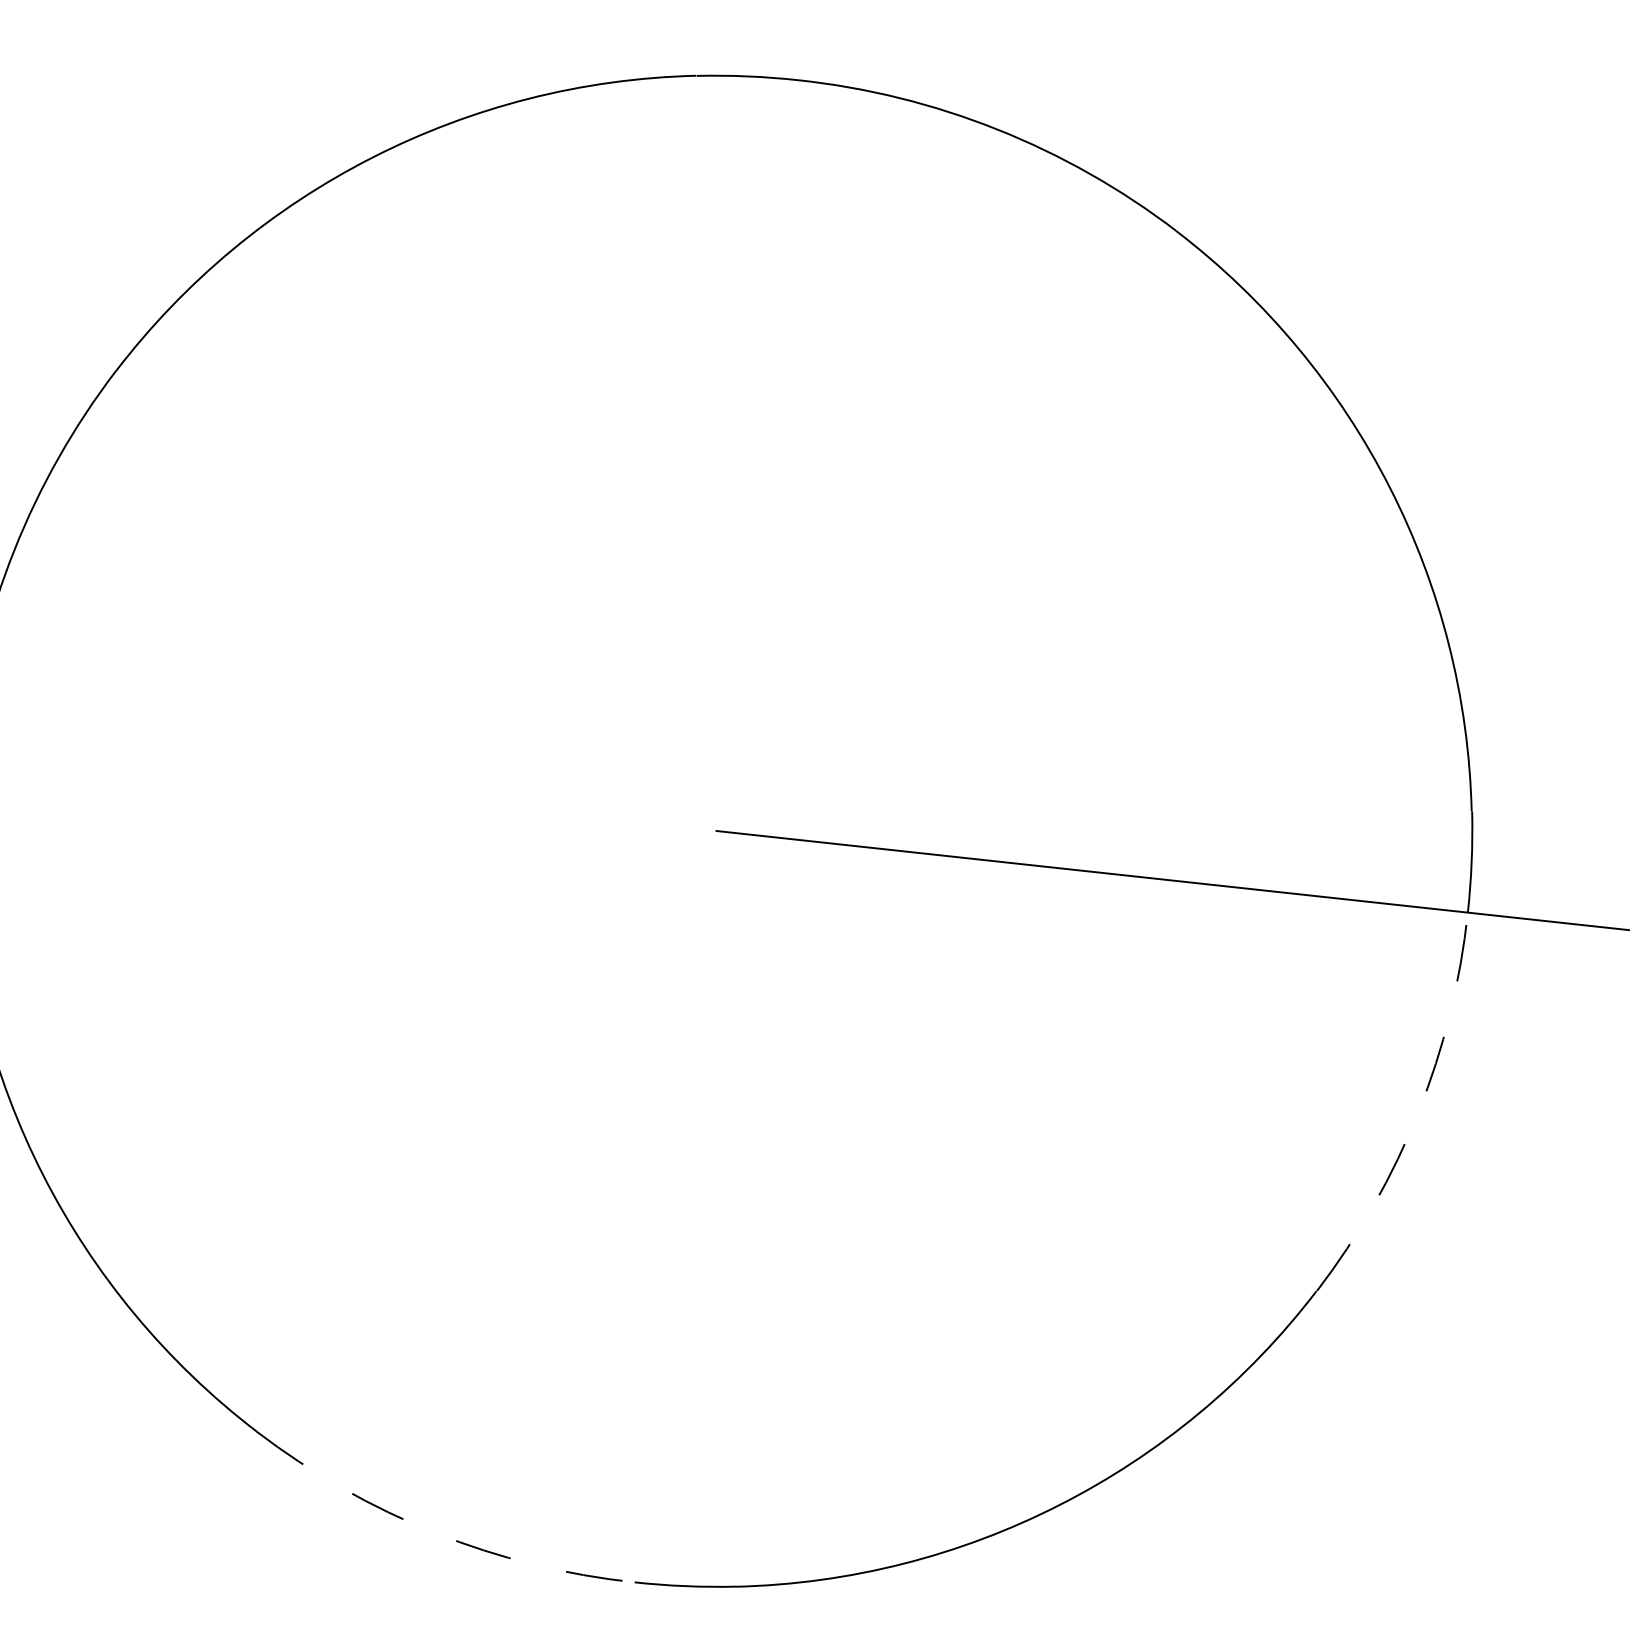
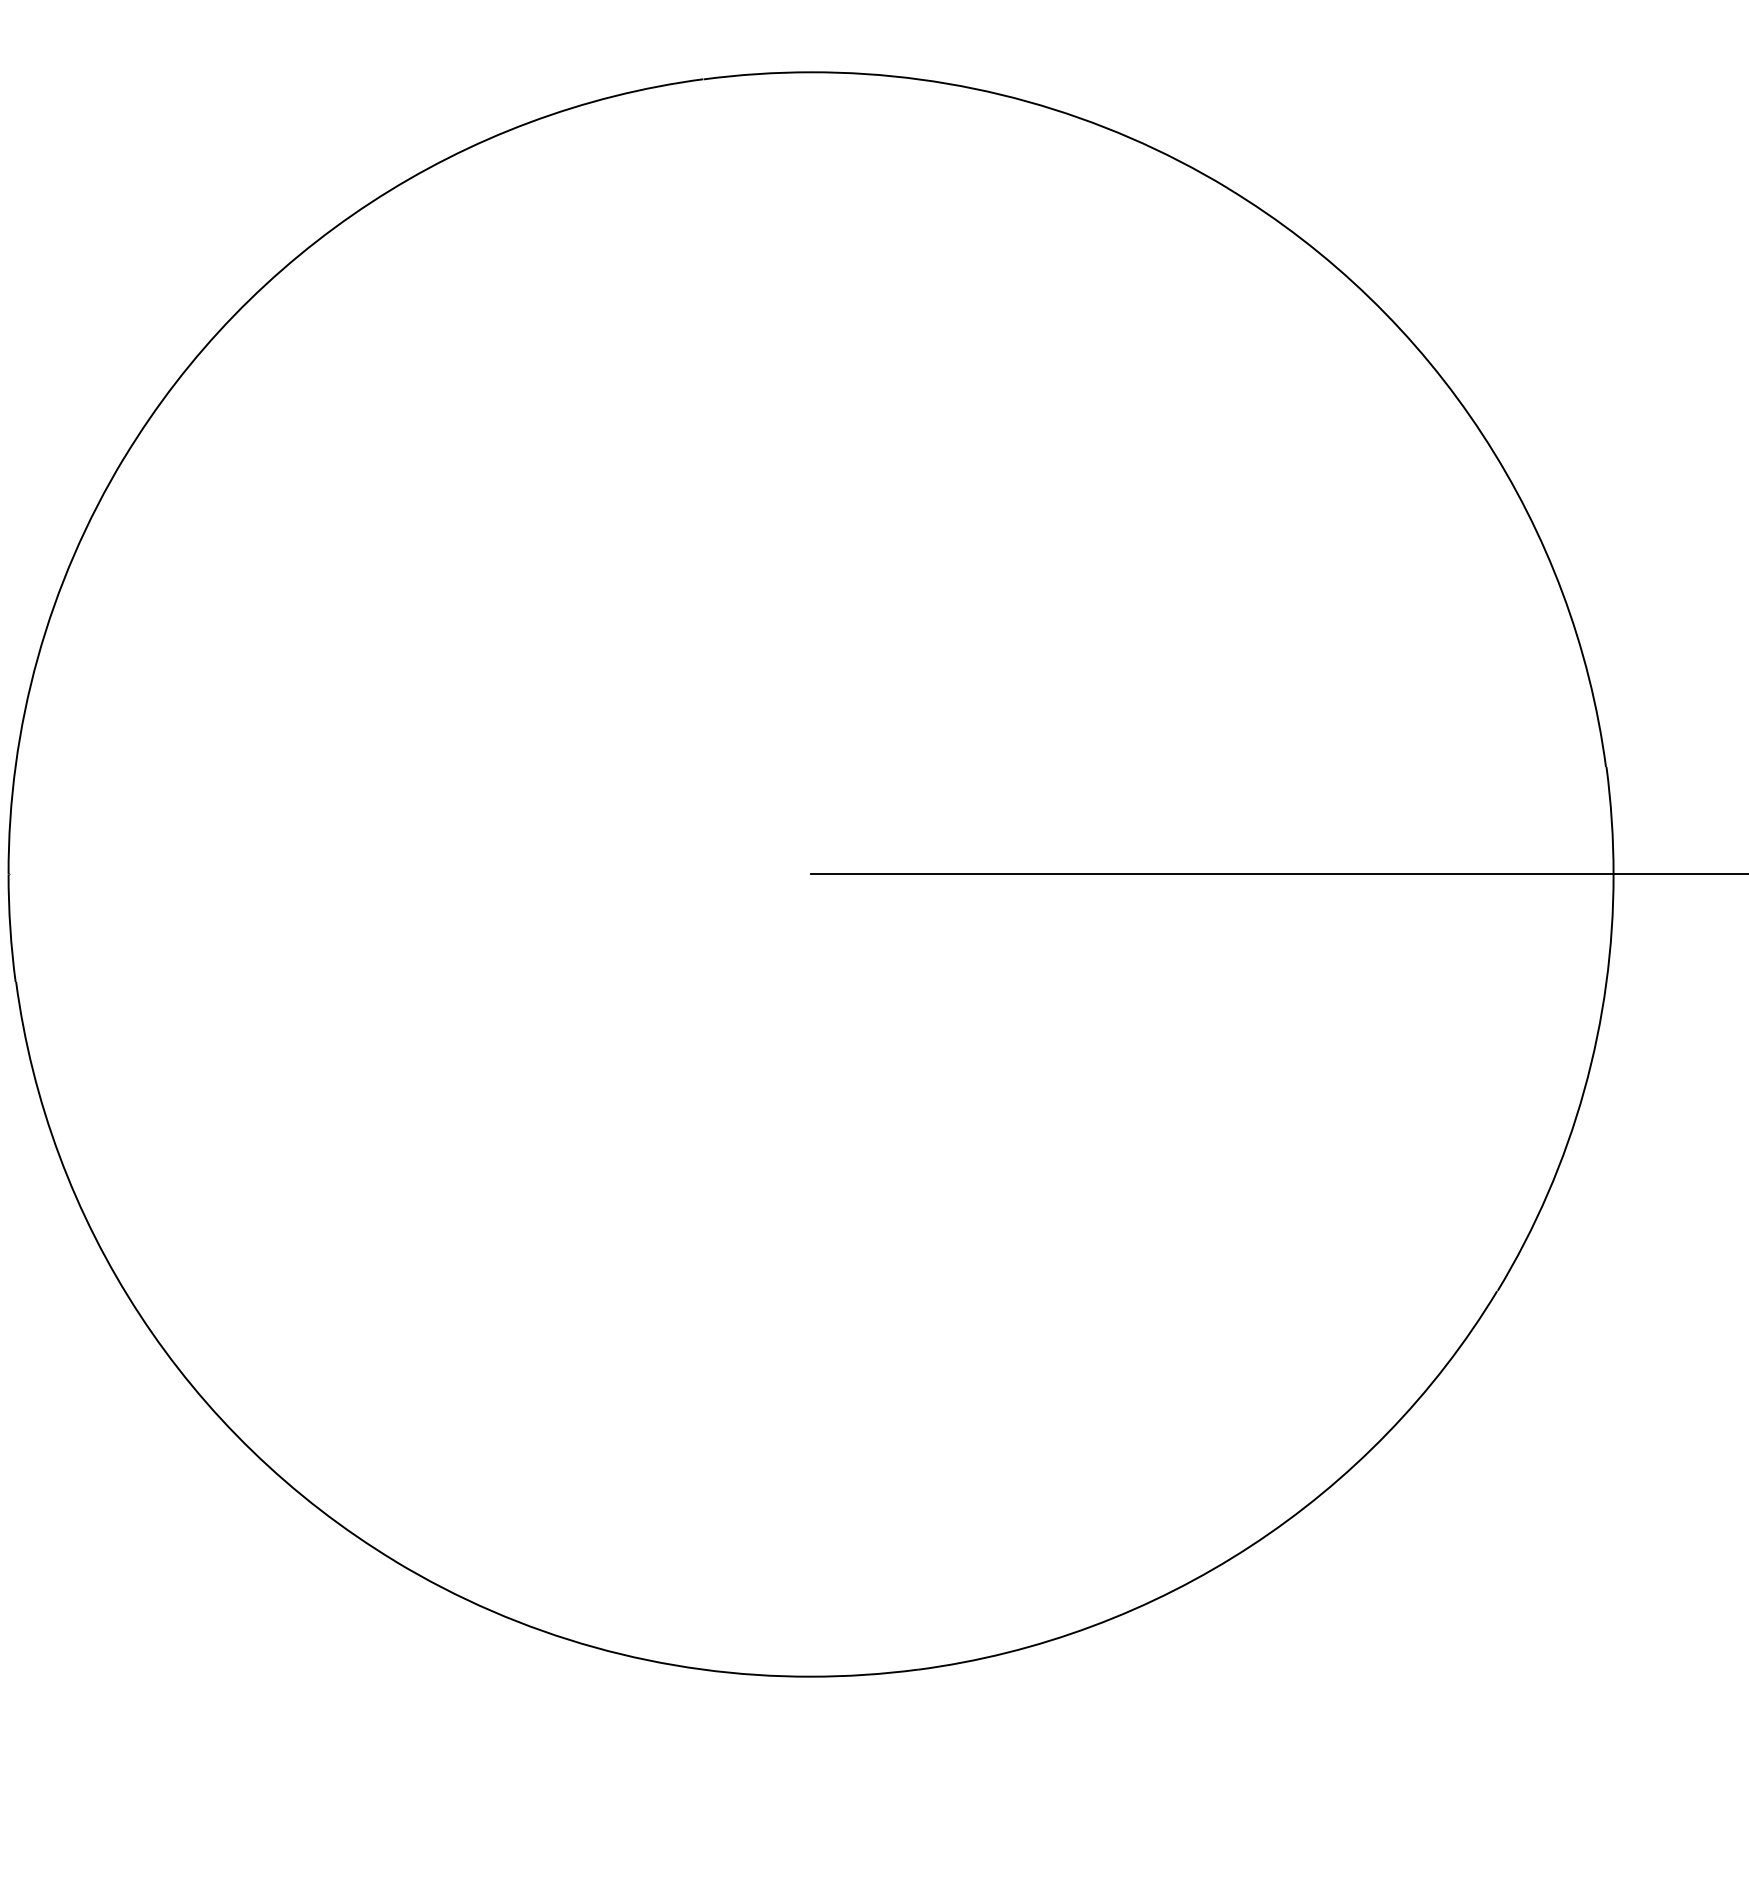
arc: (1418, 1112) -> (1584, 1090), dashed -> solid
arc: (435, 1533) -> (594, 1647), dashed -> solid

